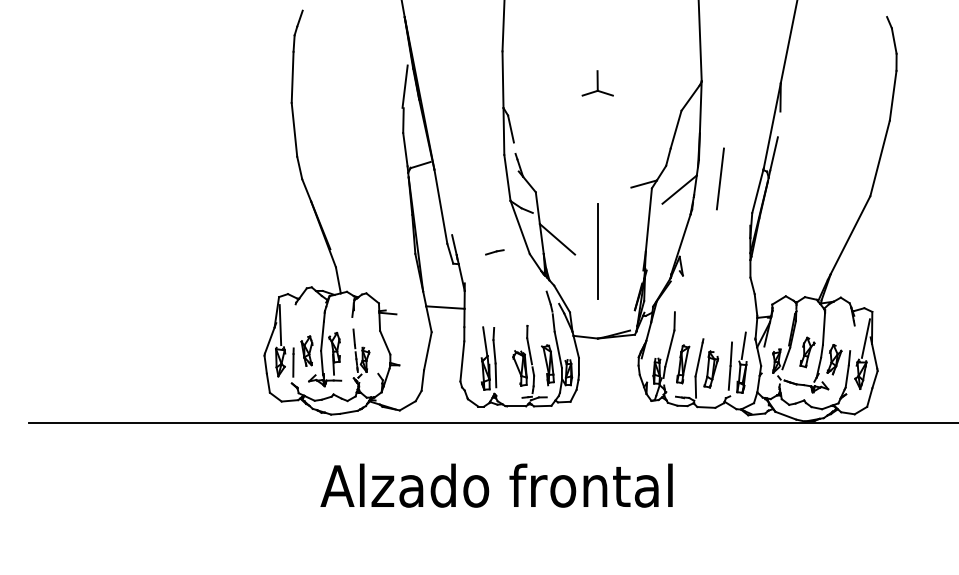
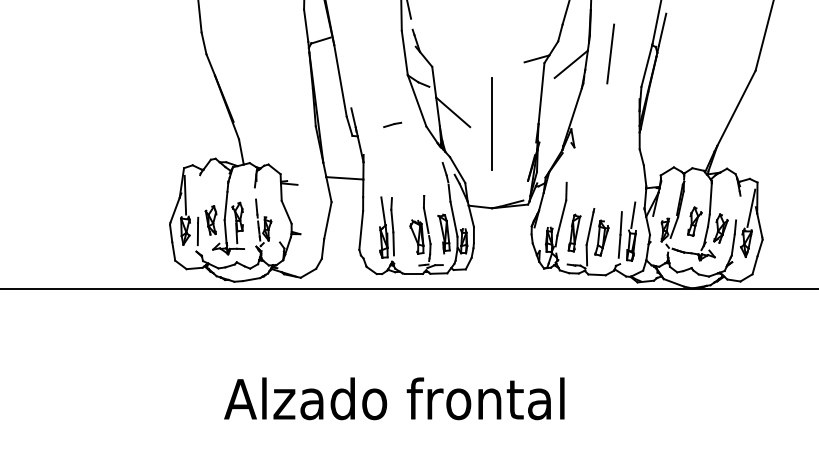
text: (496, 485) -> (394, 398), moved

